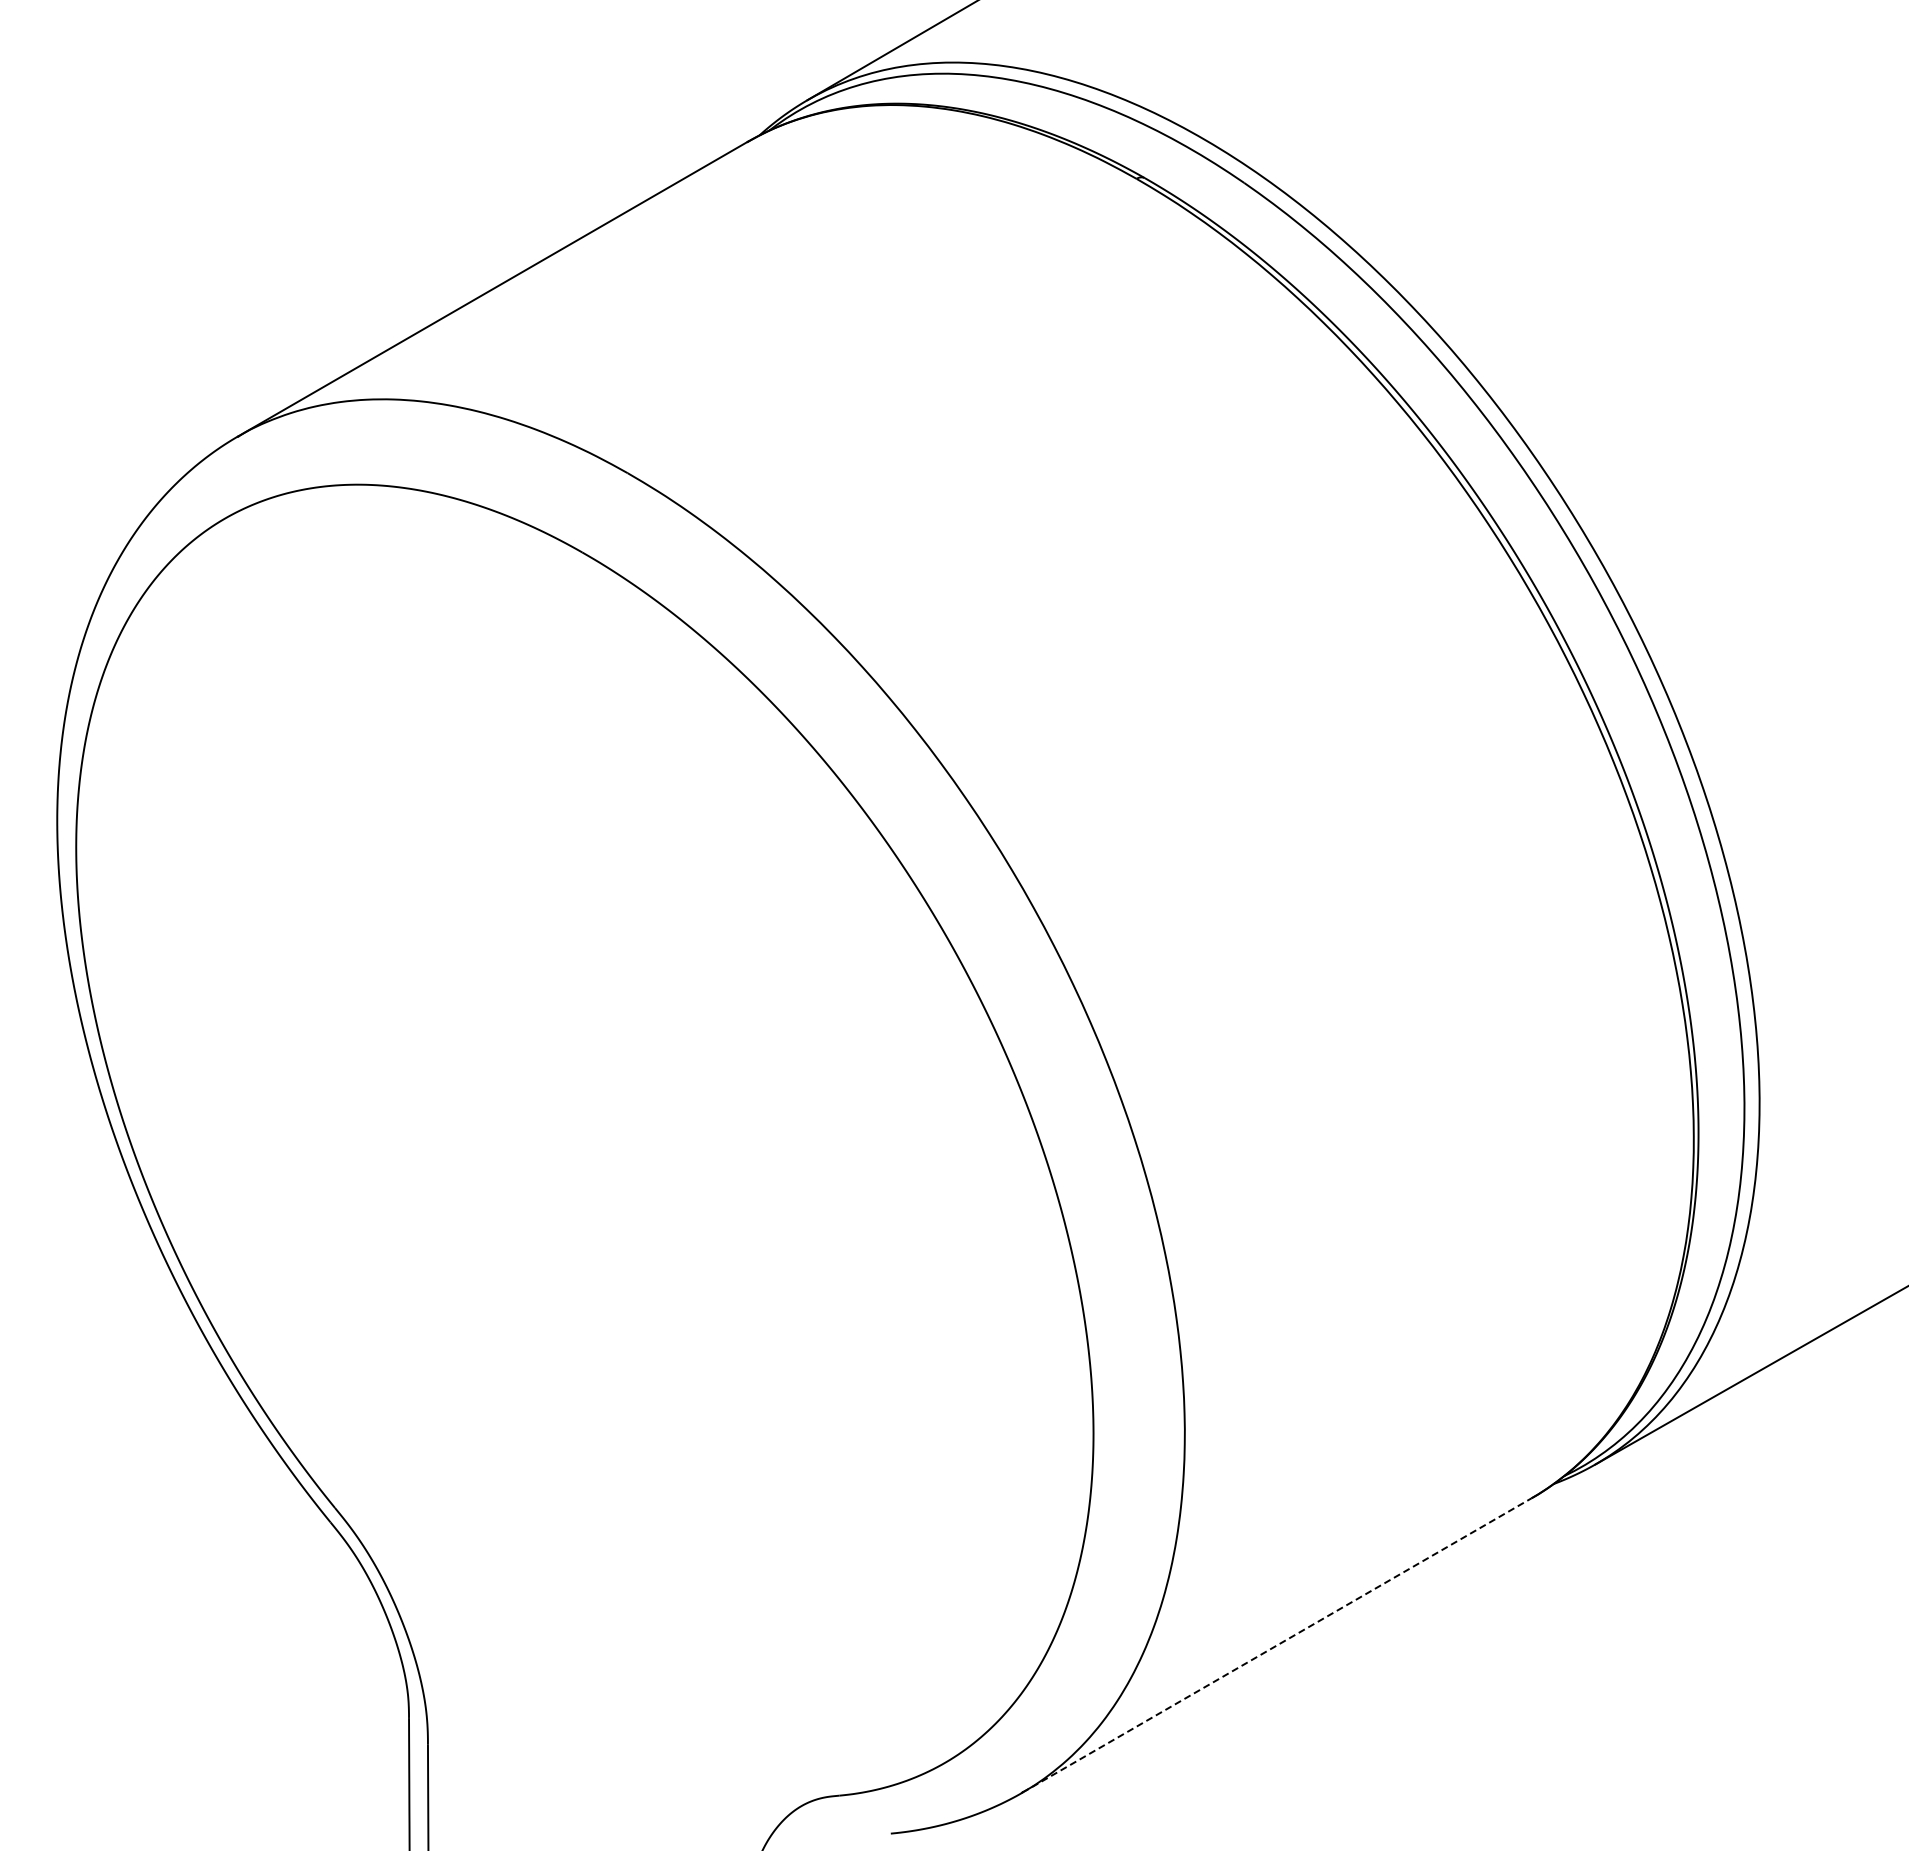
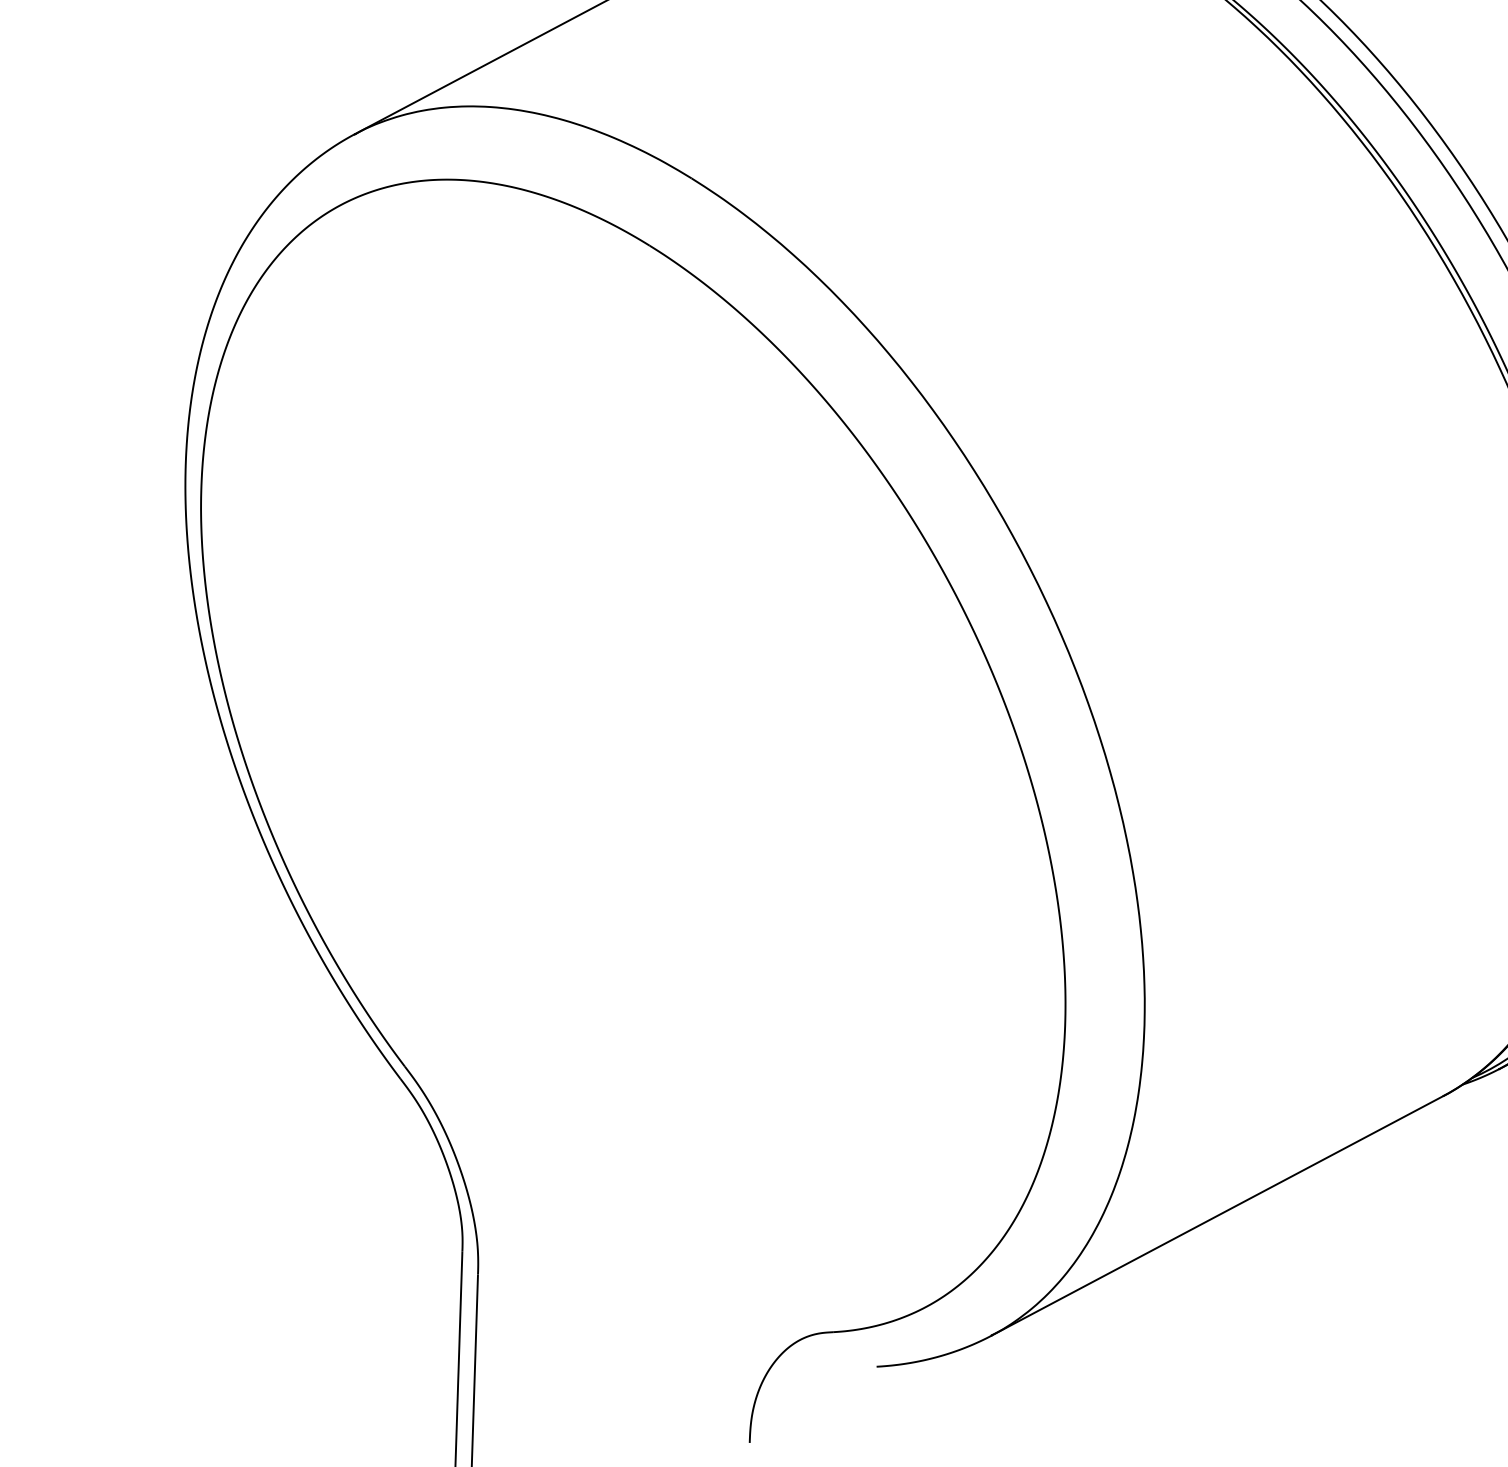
line: (1277, 1645) -> (1217, 1215), dashed -> solid

